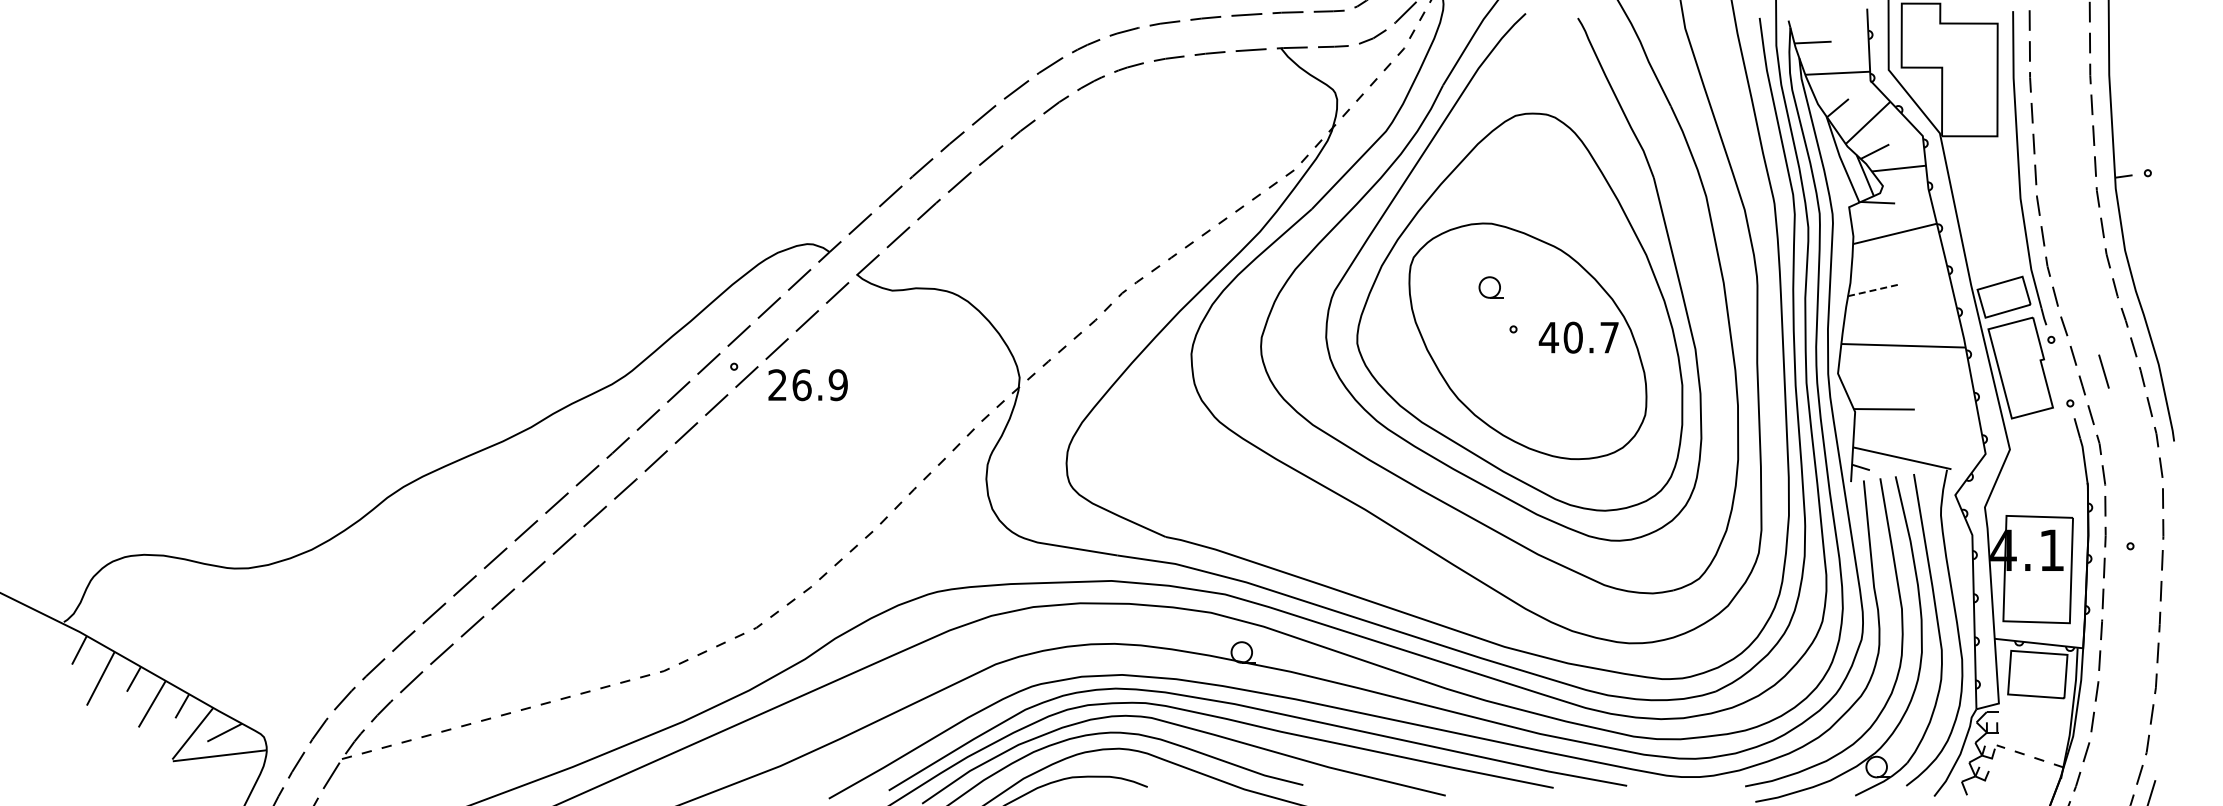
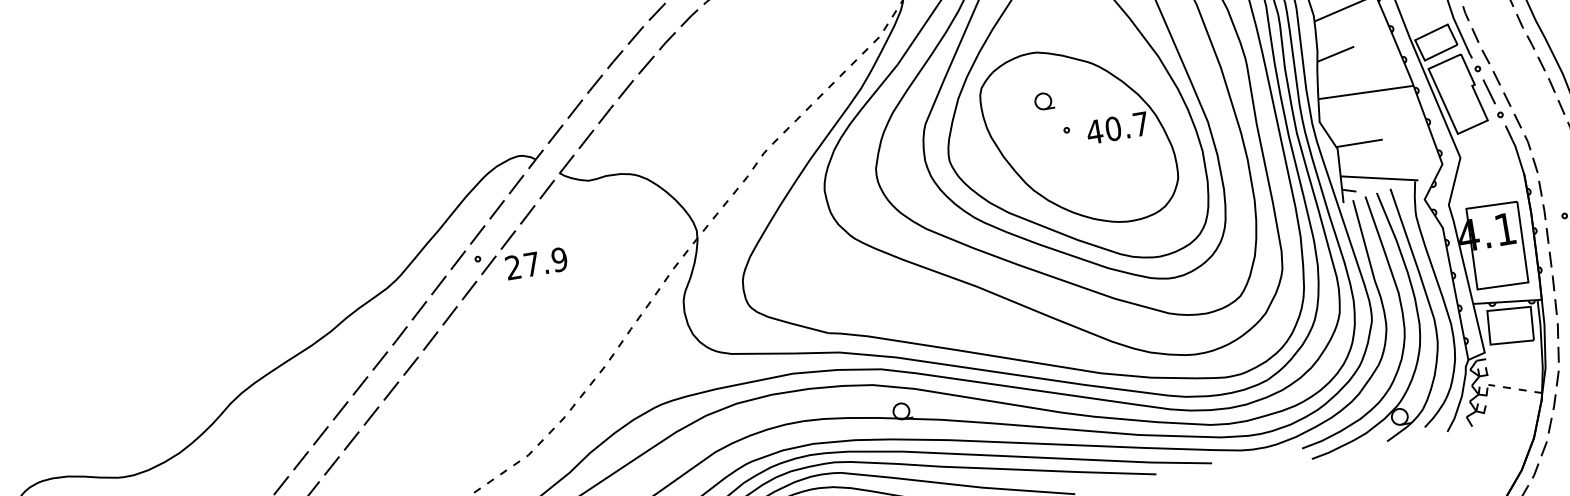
line: (1873, 290) -> (1335, 54), dashed -> solid
line: (2103, 371) -> (1488, 91), moved
text: (801, 385) -> (531, 264), 26.9 -> 27.9

